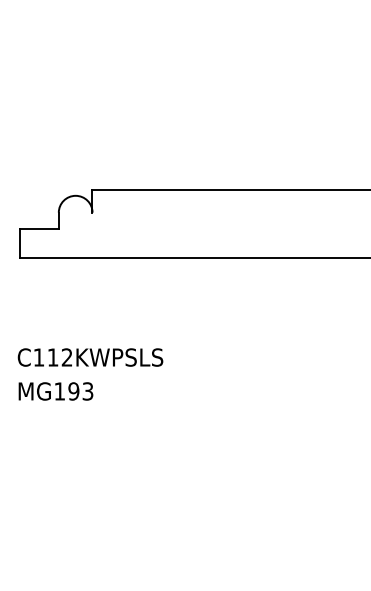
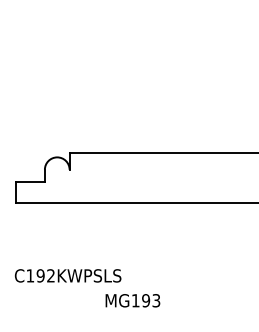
text: (52, 357) -> (40, 275), C112KWPSLS -> C192KWPSLS
text: (55, 391) -> (132, 300), moved

